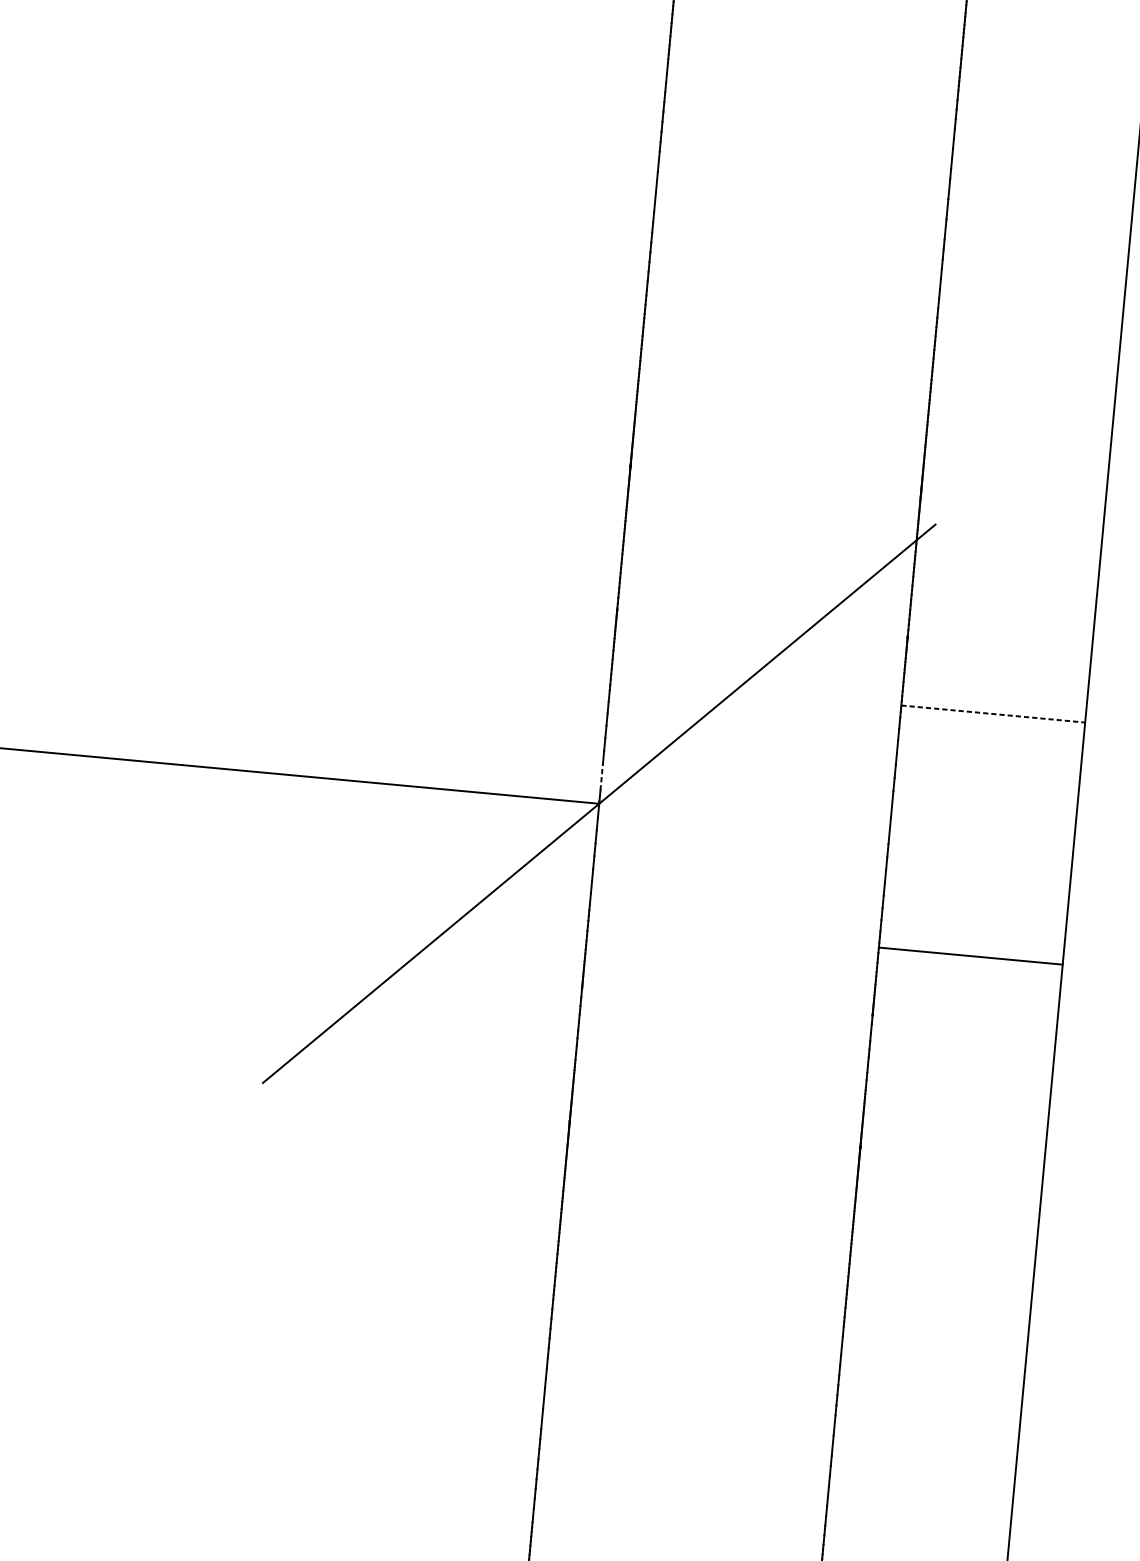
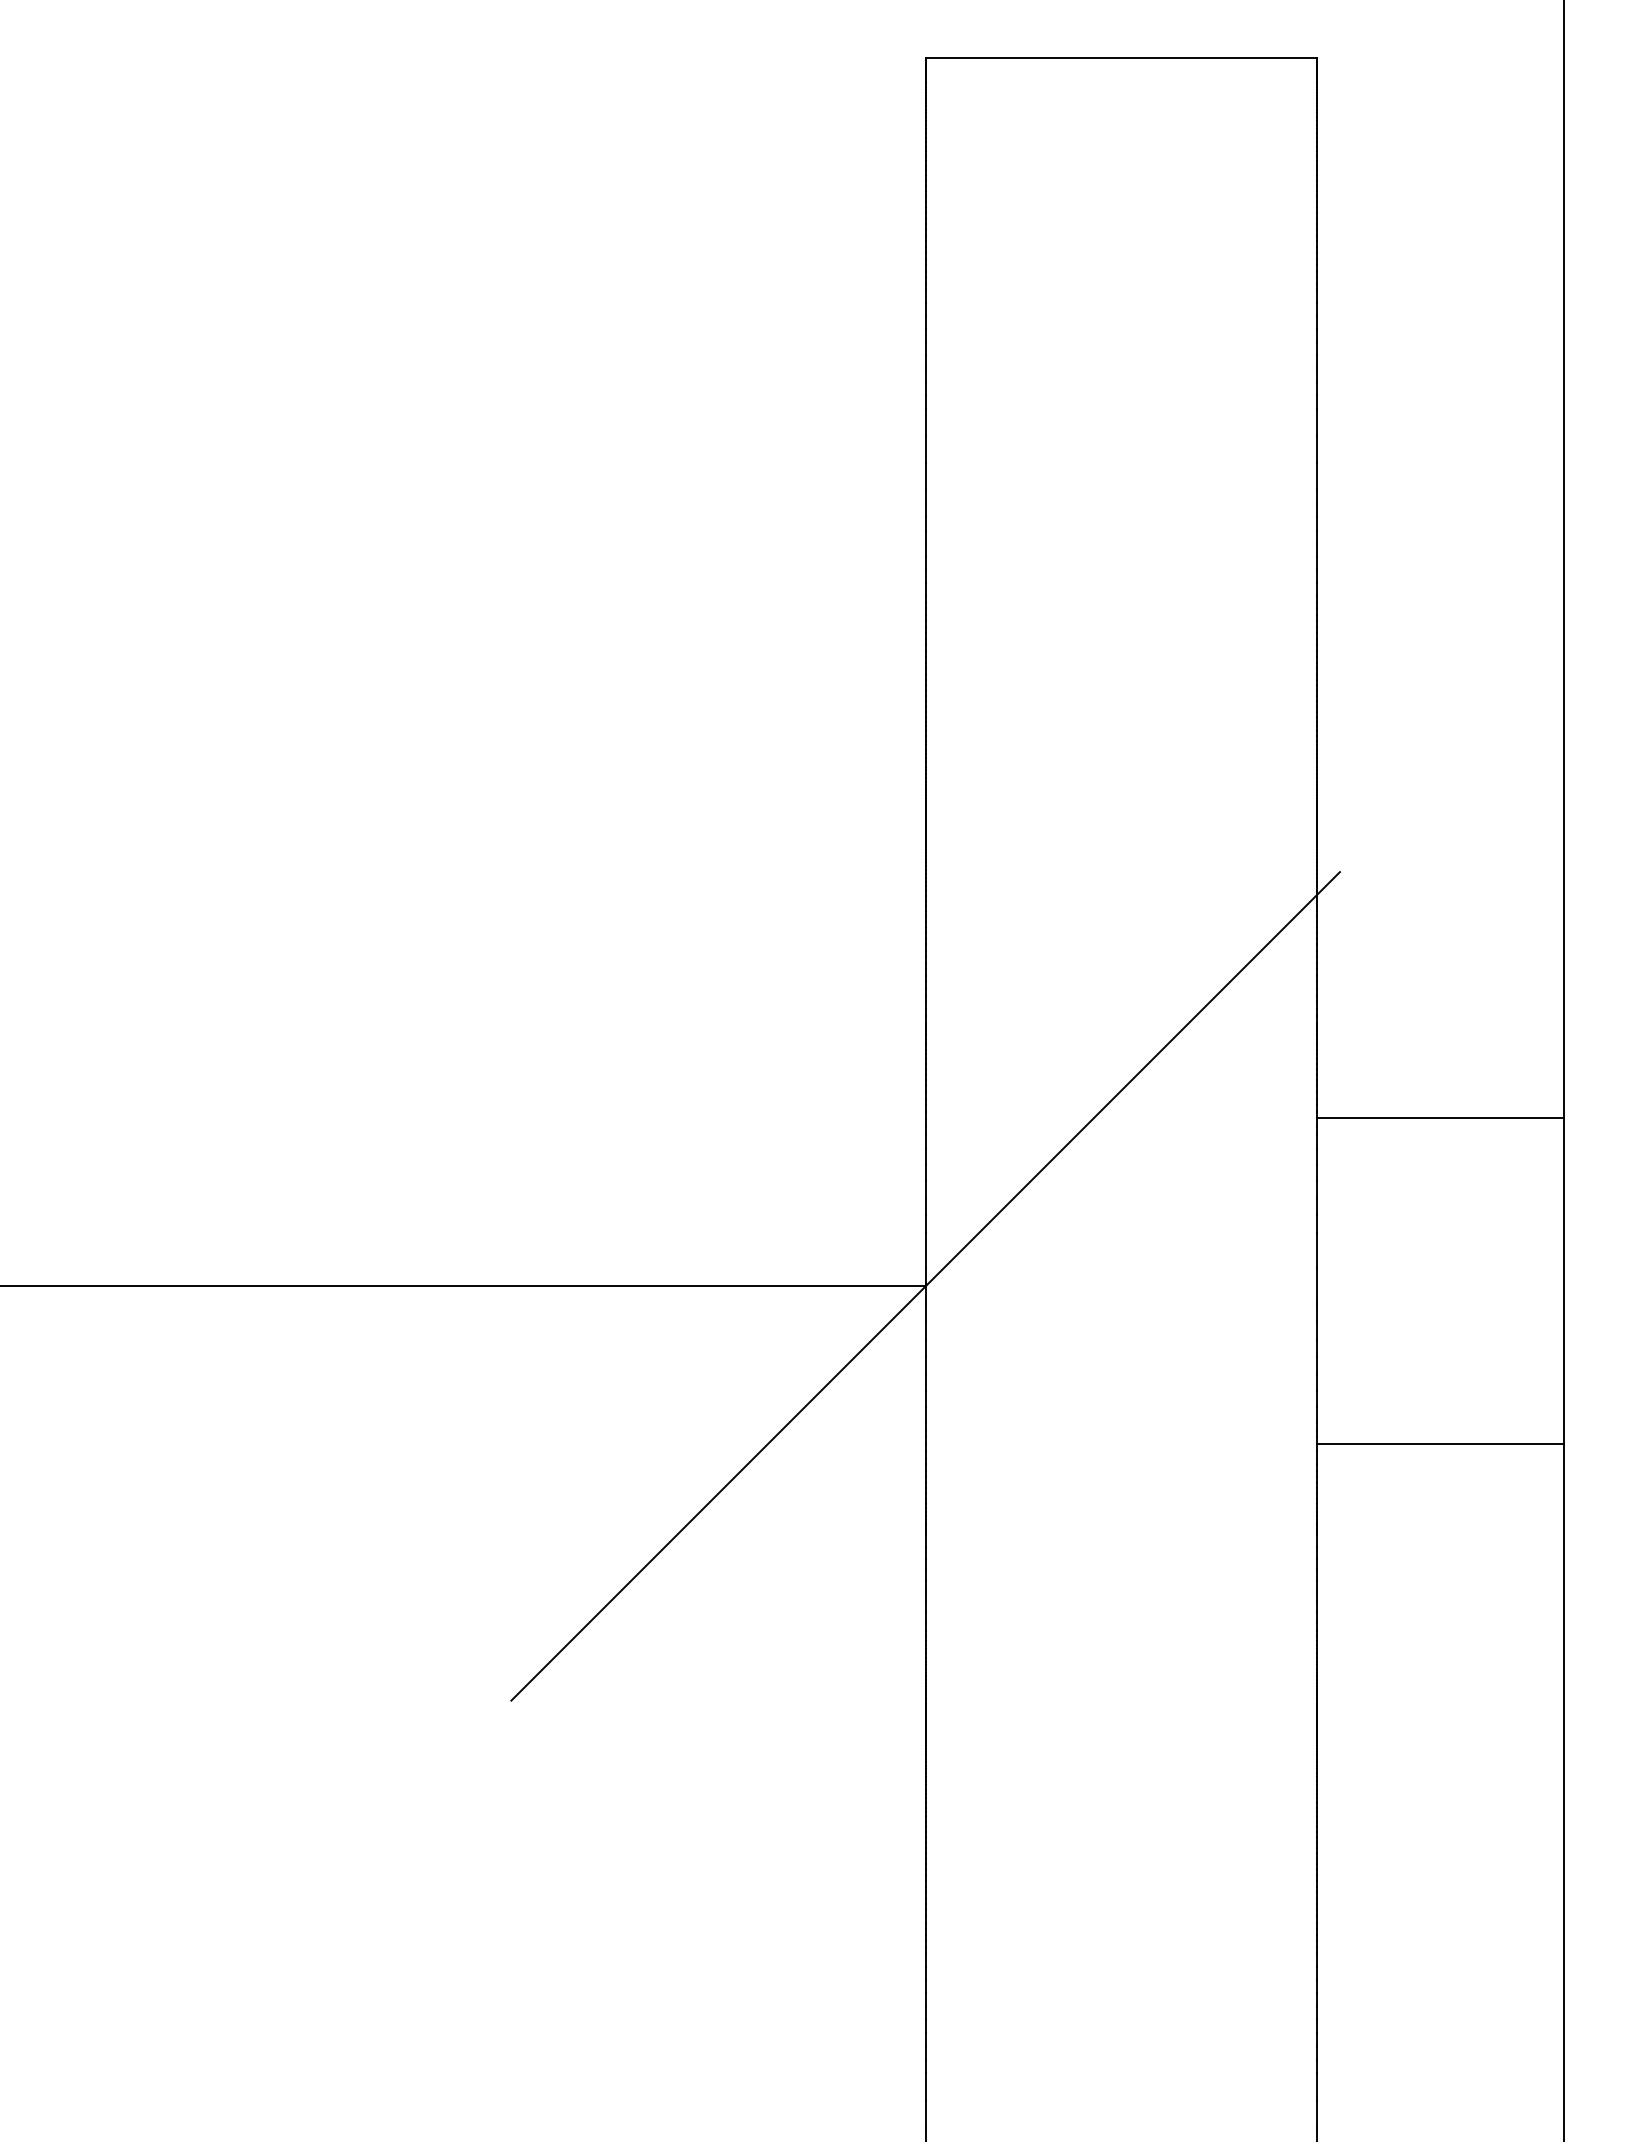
line: (993, 713) -> (1440, 1117), dashed -> solid
line: (601, 777) -> (925, 1250), dashed -> solid

